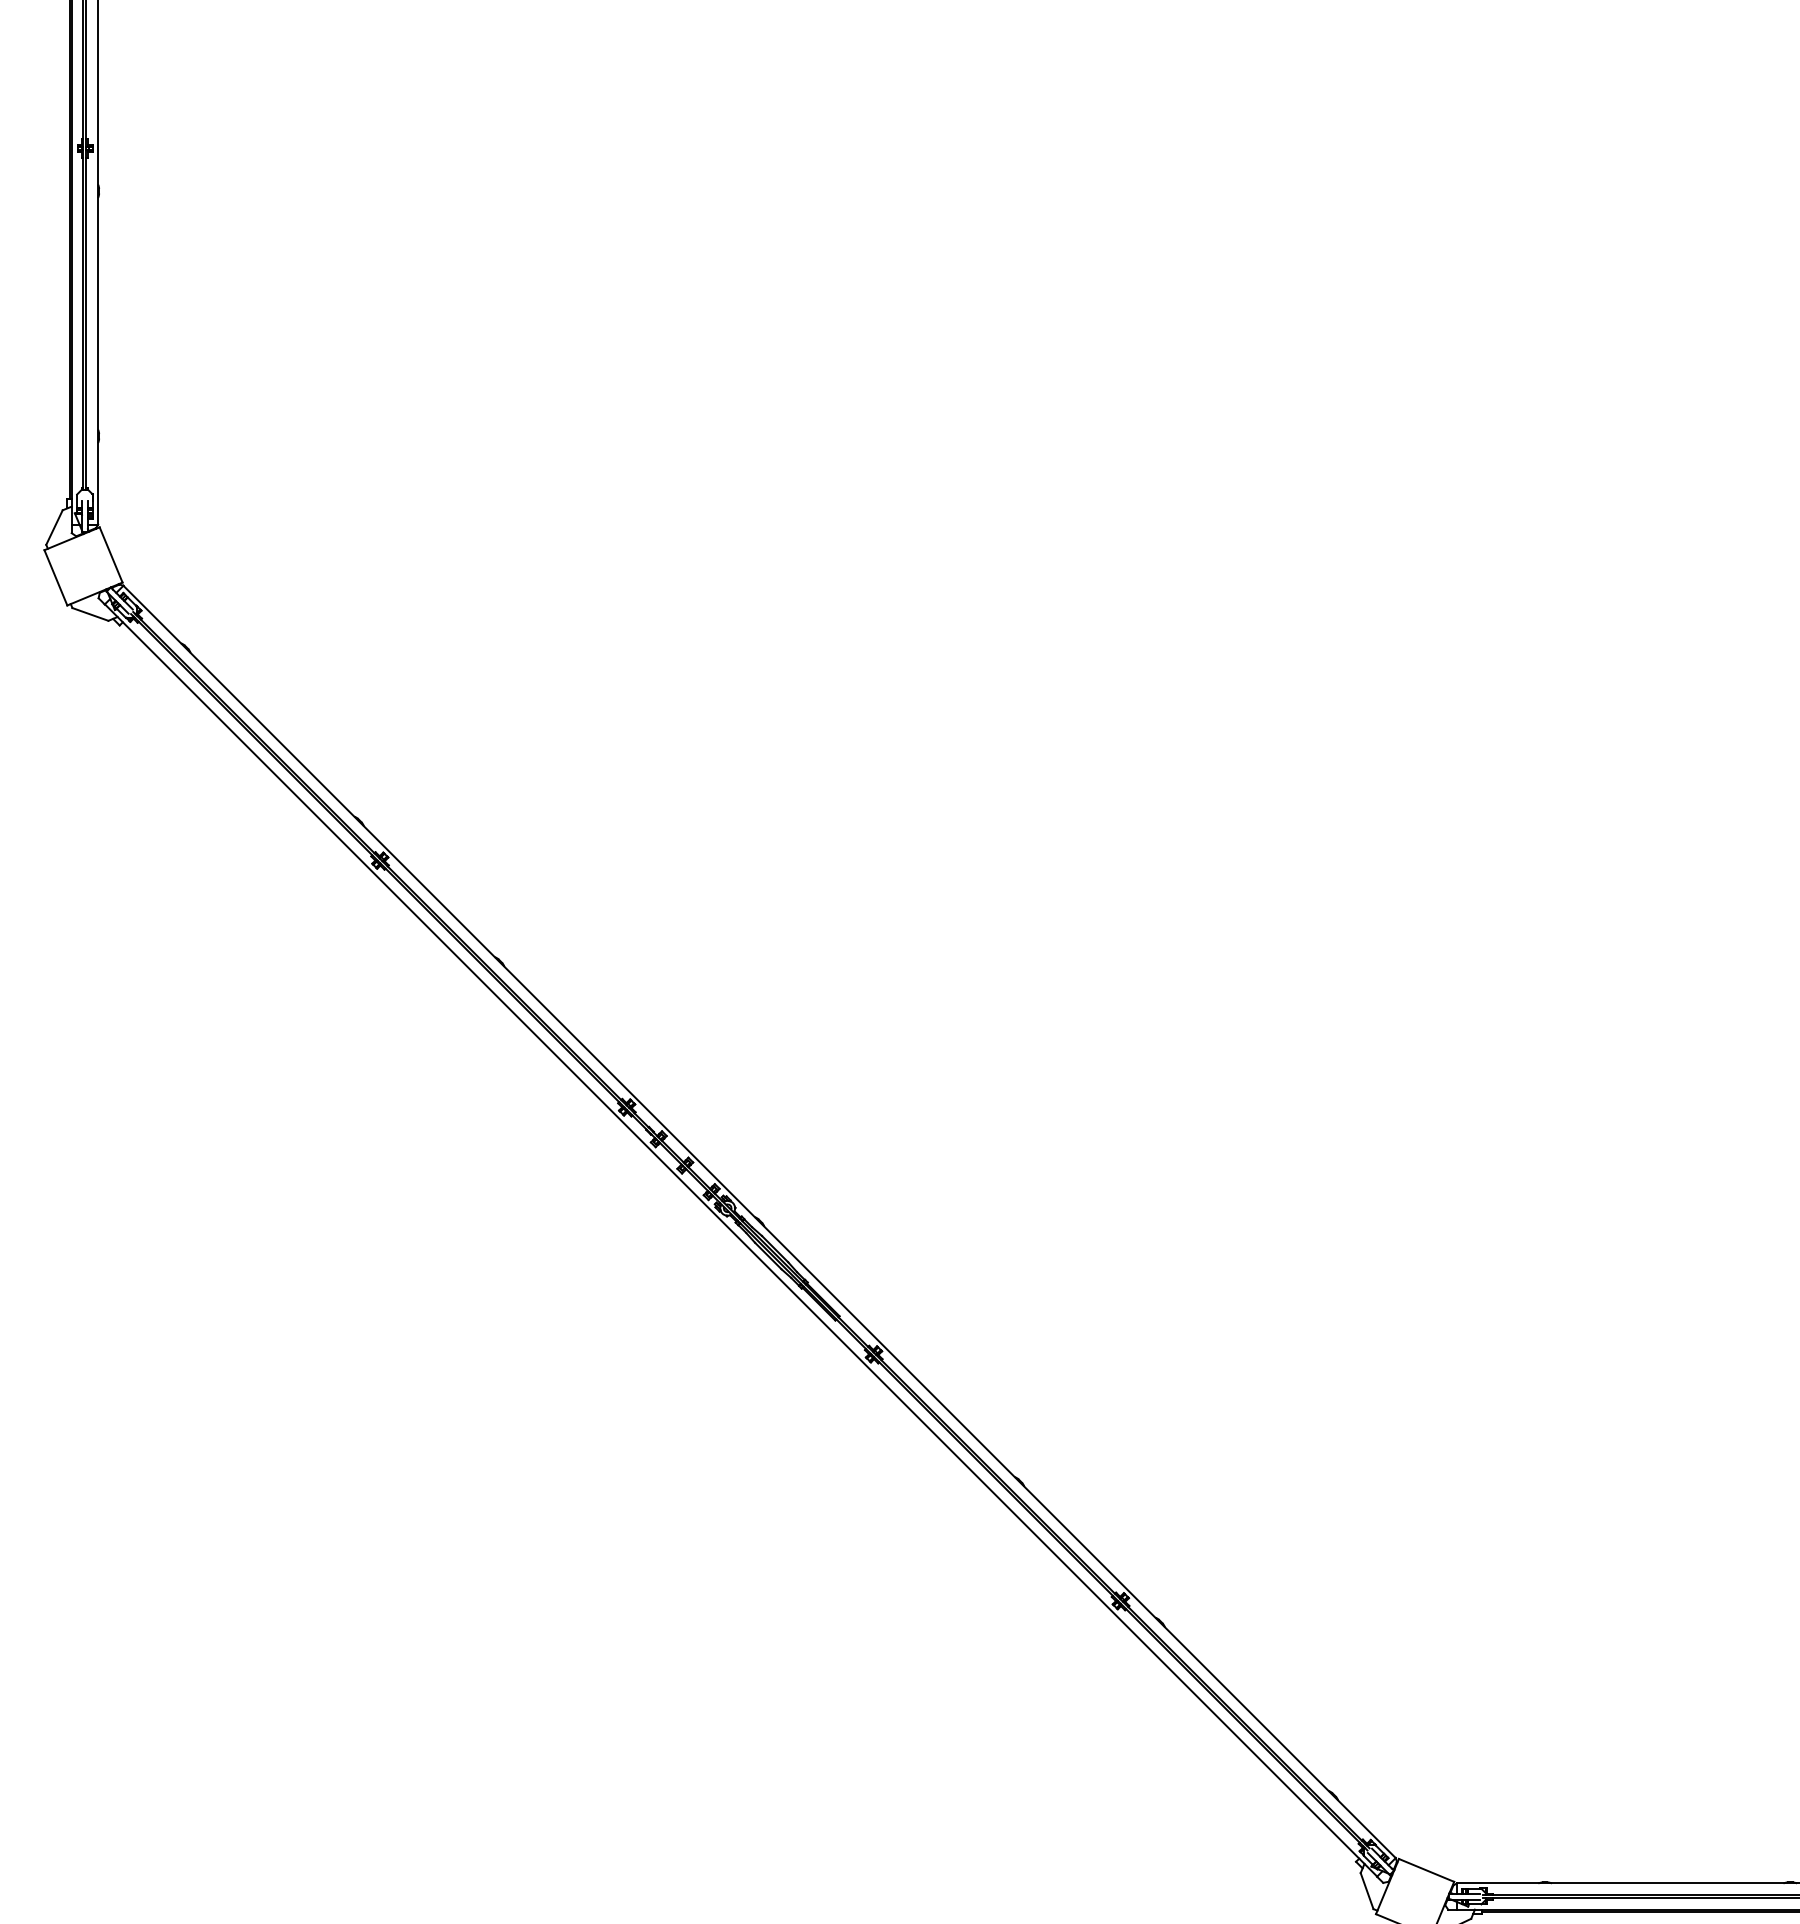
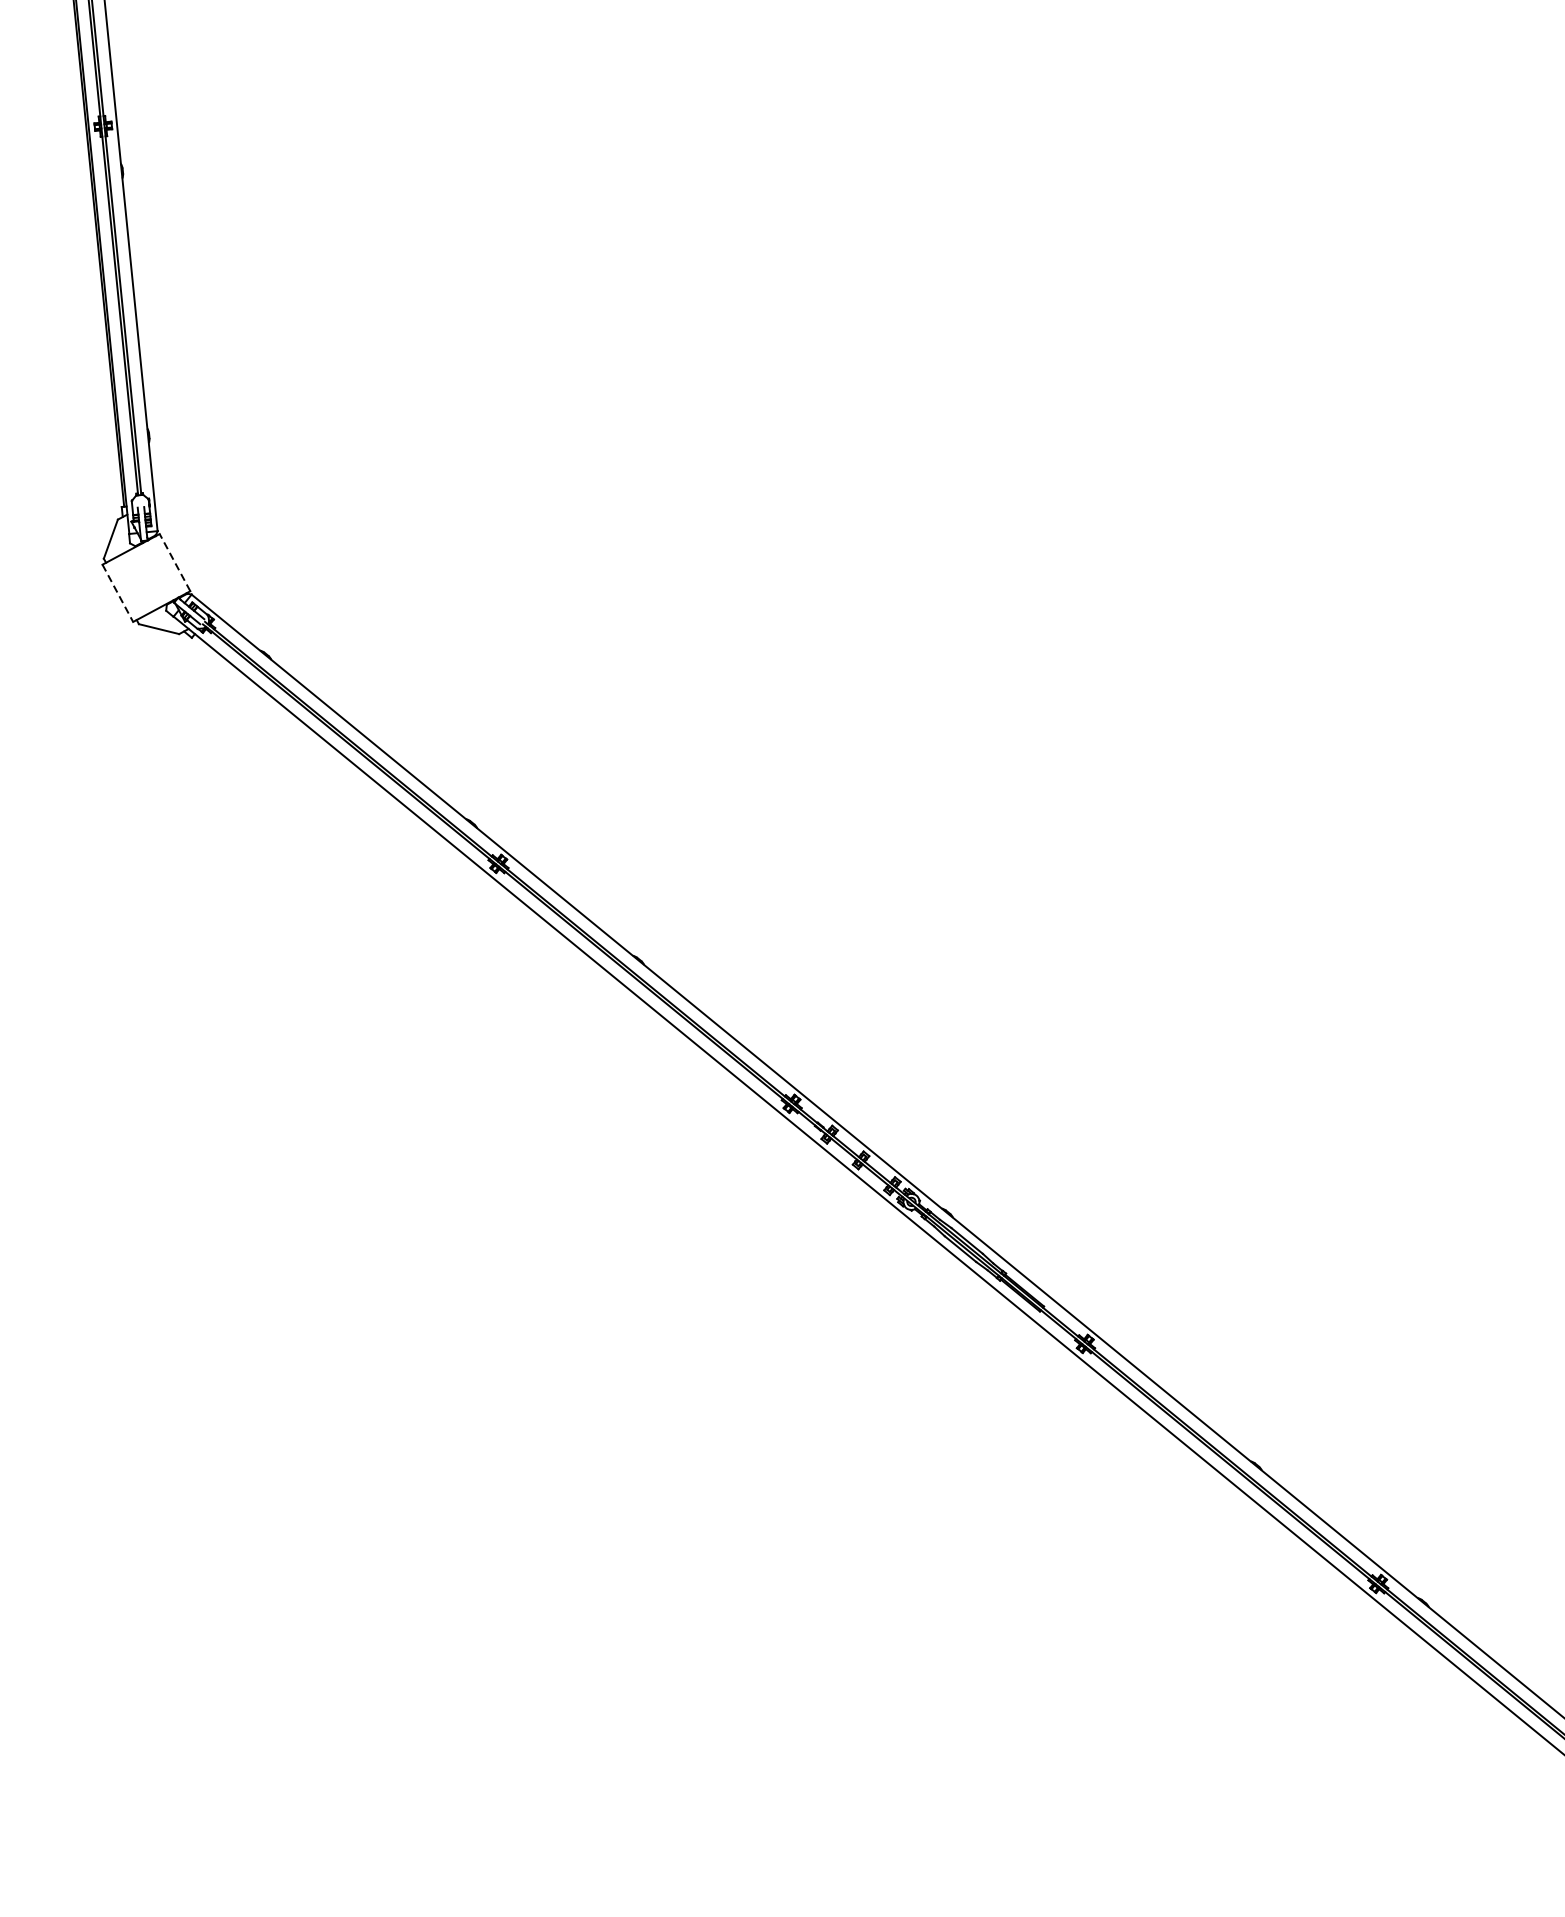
line: (111, 554) -> (175, 562), solid -> dashed
line: (55, 577) -> (117, 592), solid -> dashed

